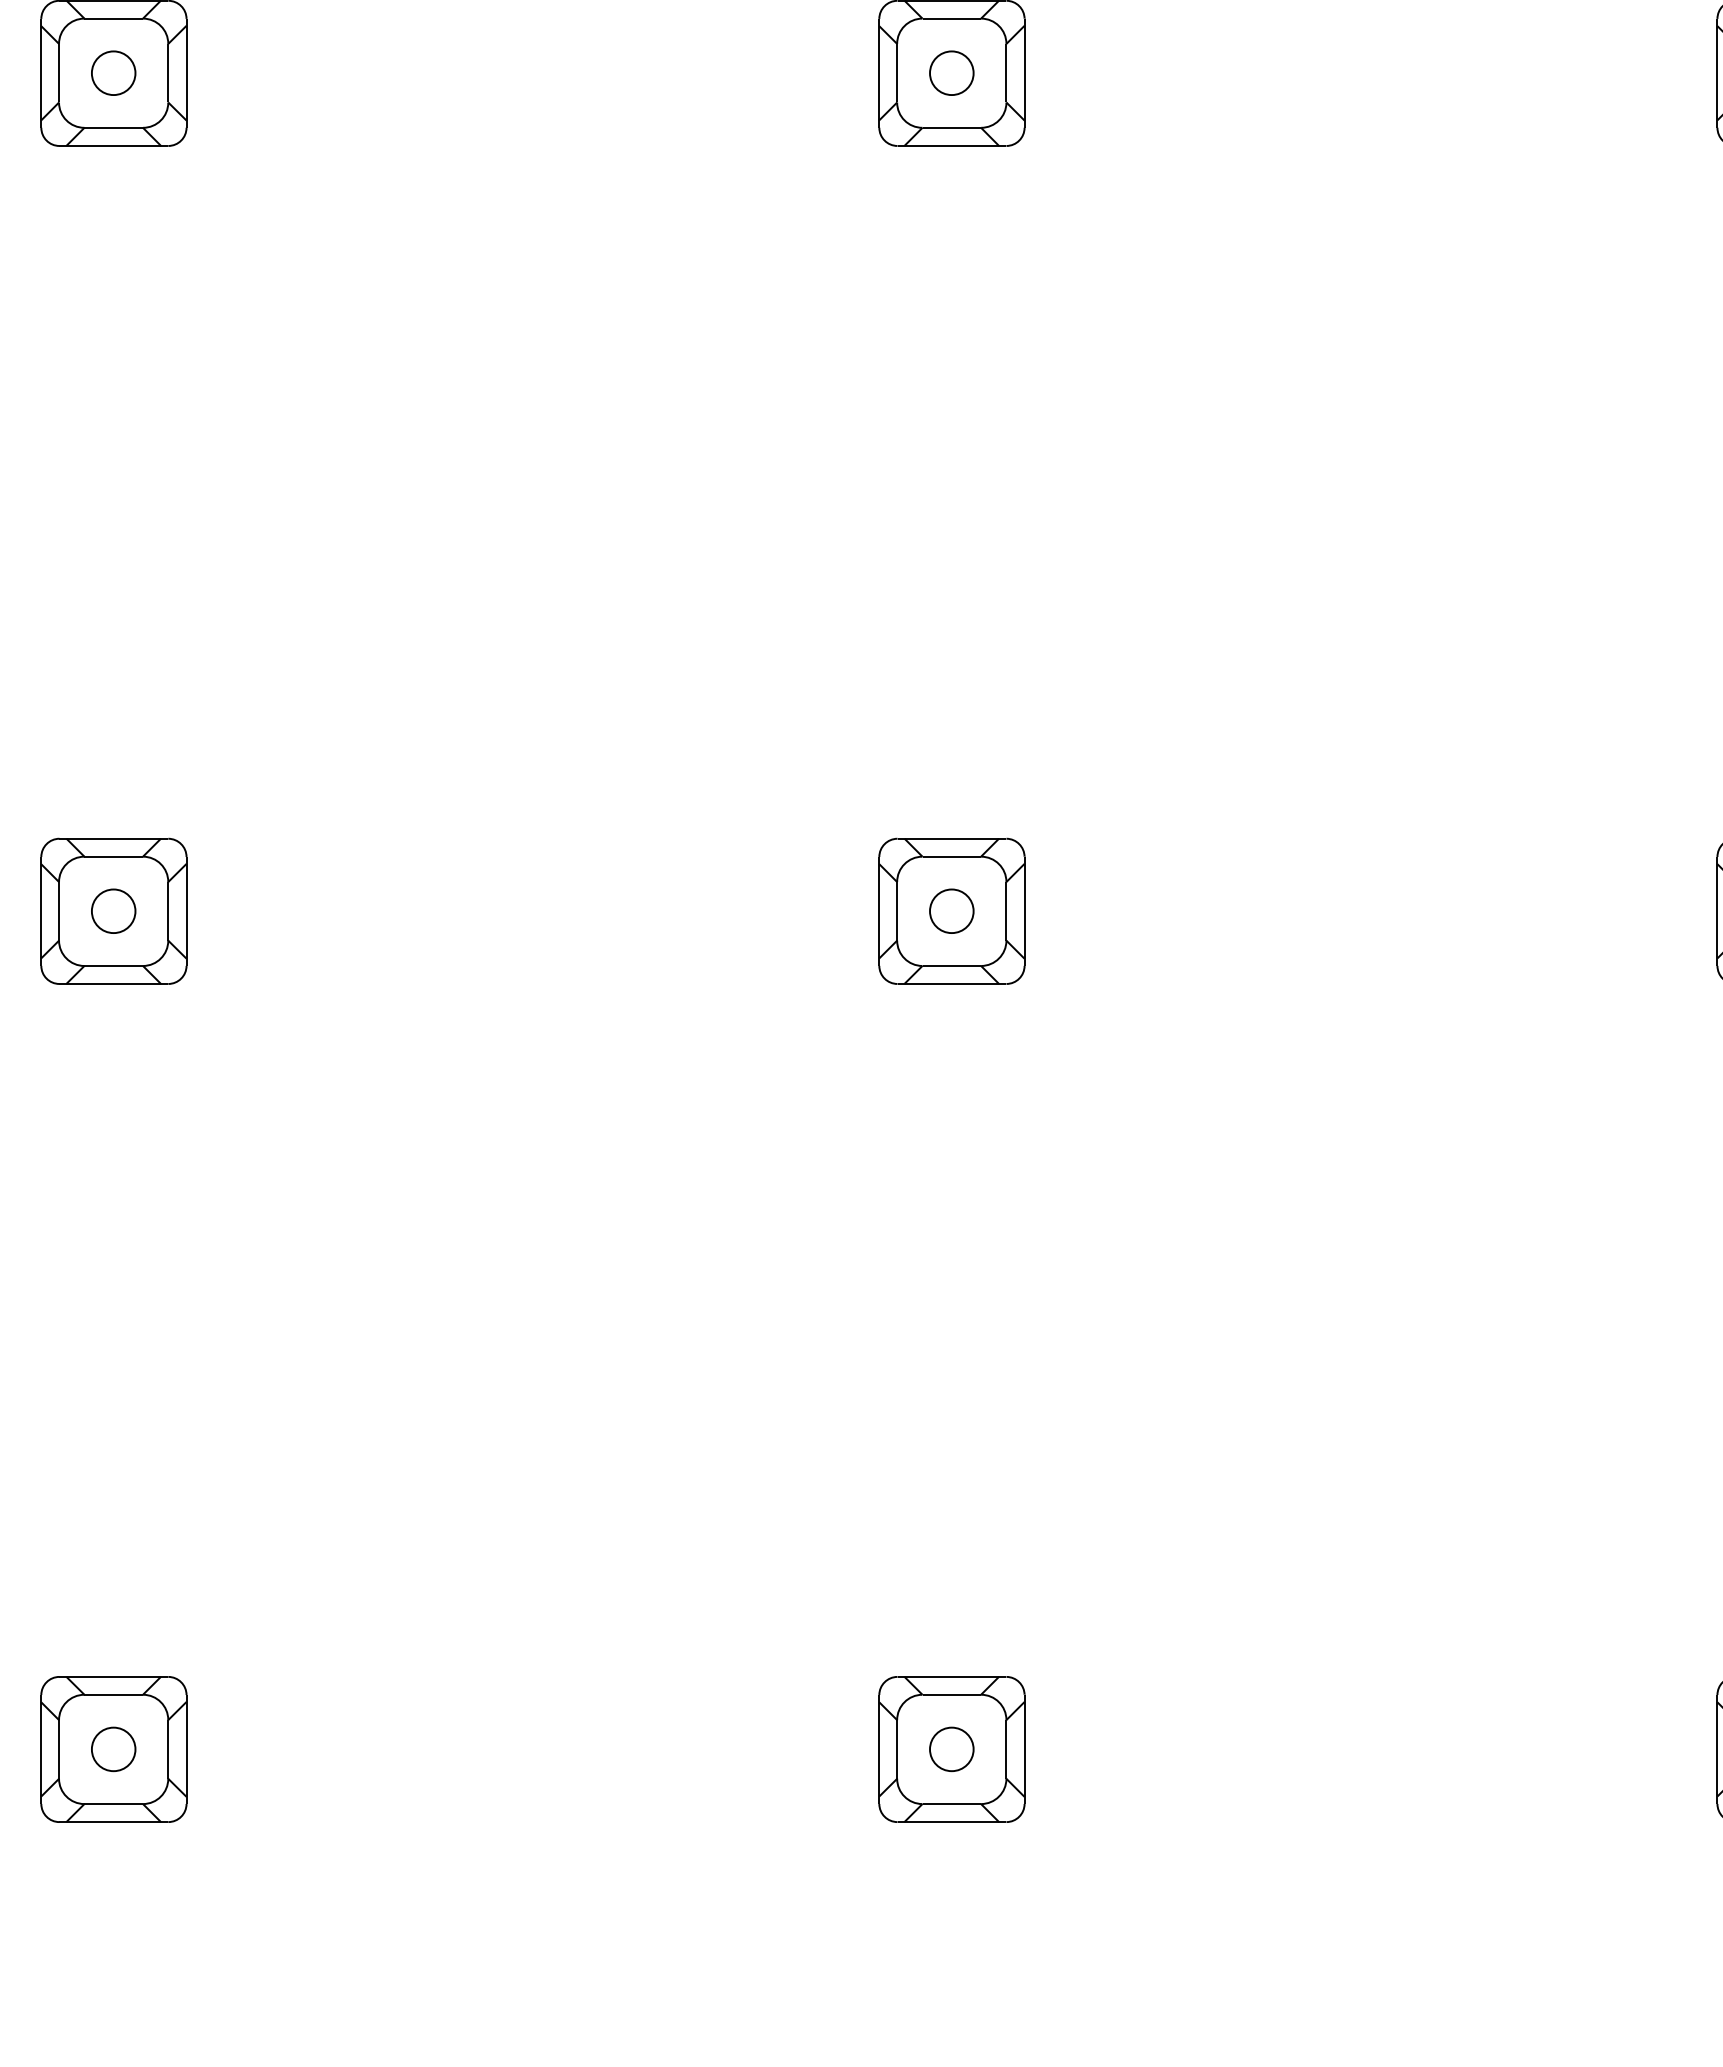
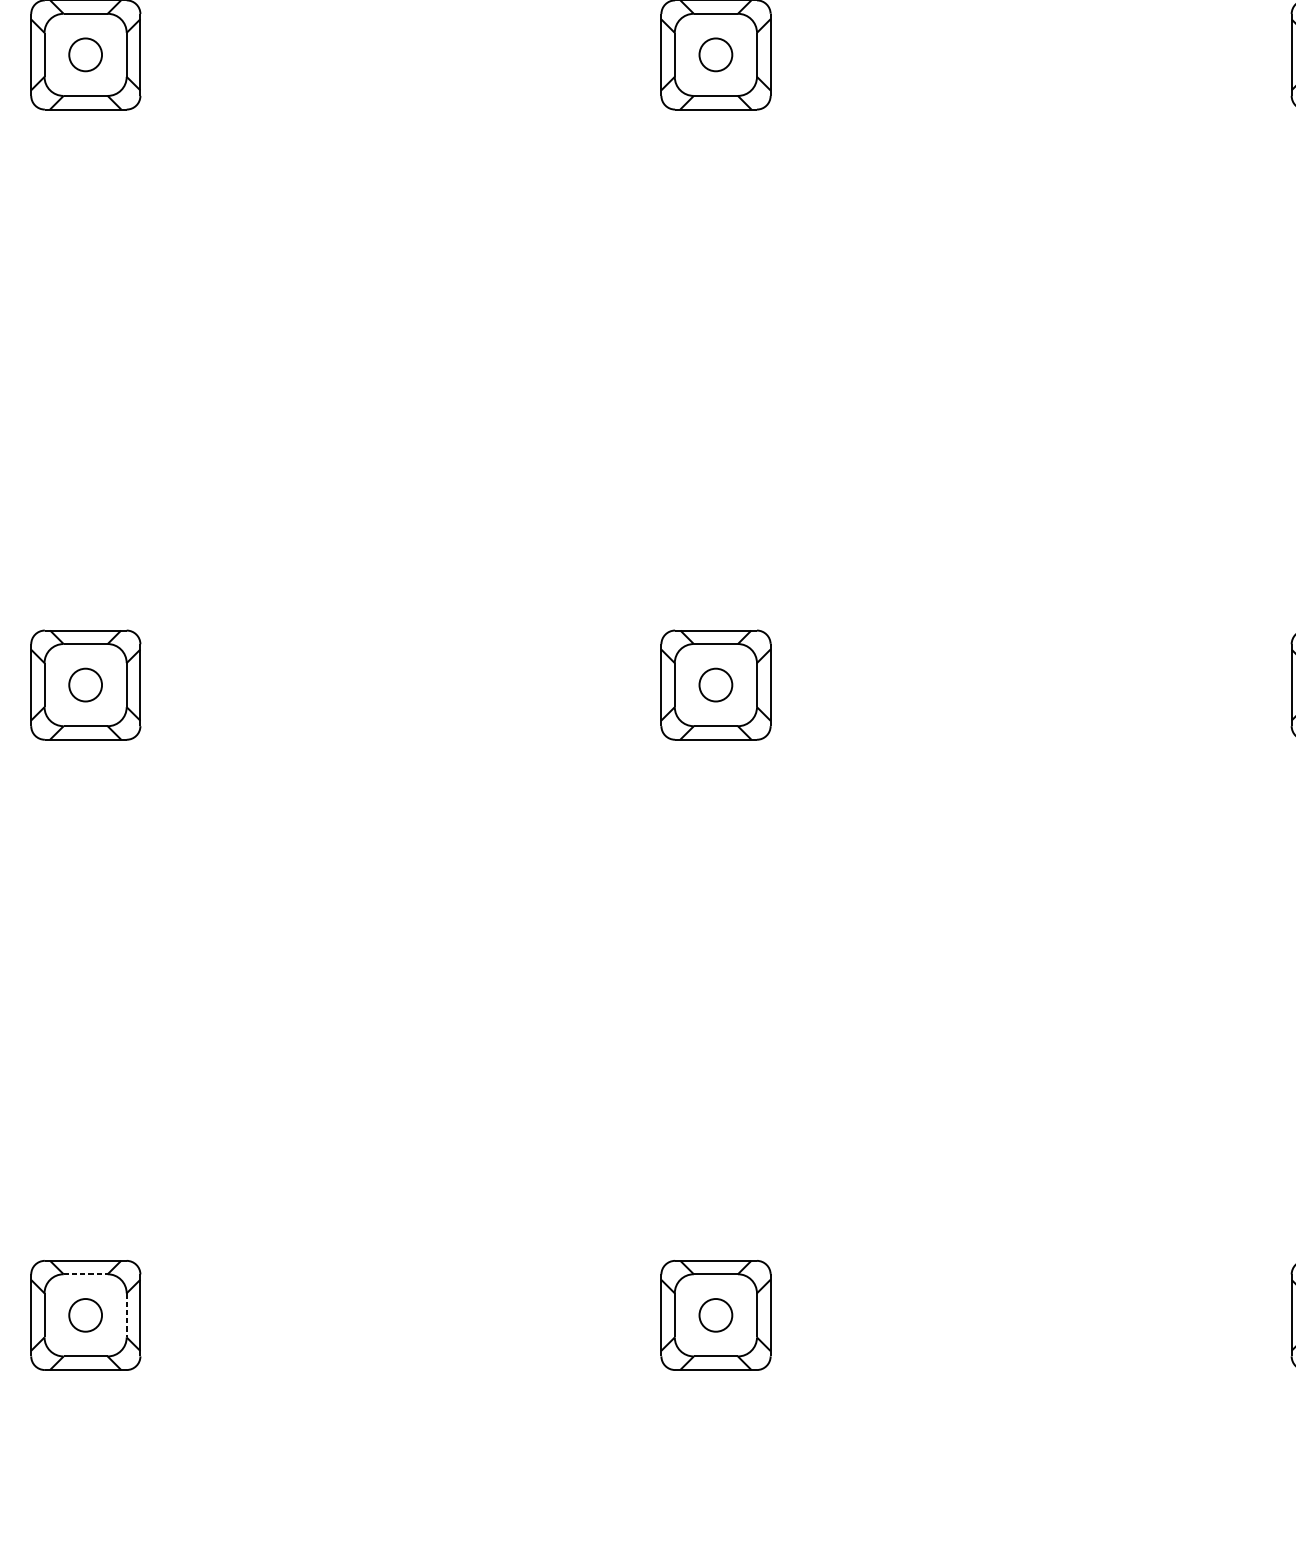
line: (114, 1694) -> (86, 1274), solid -> dashed
line: (168, 1749) -> (126, 1315), solid -> dashed

